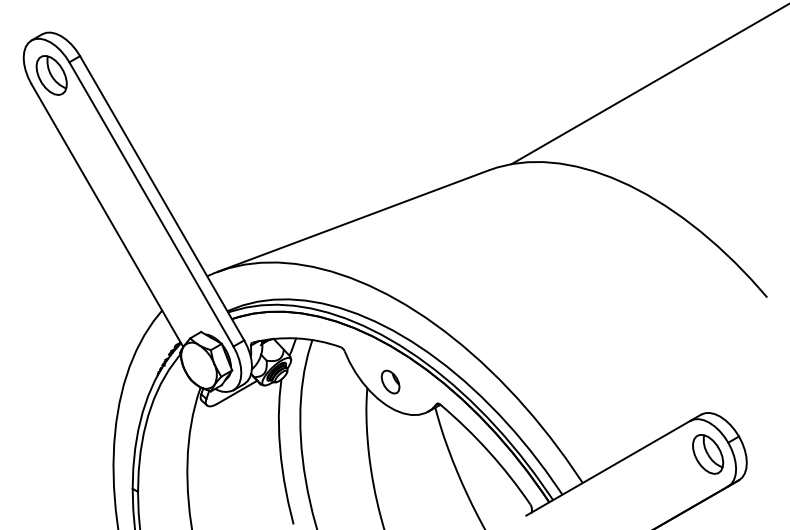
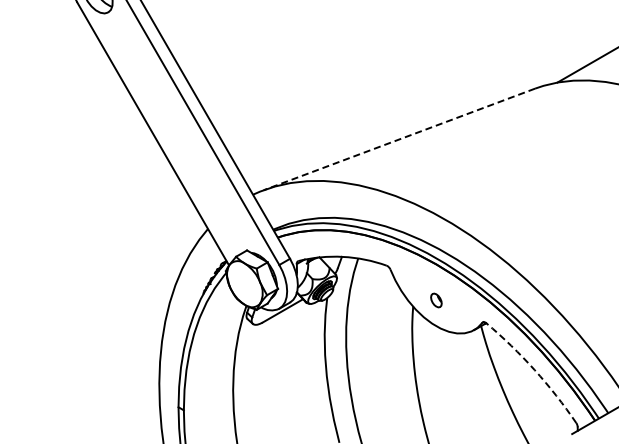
line: (353, 221) -> (399, 139), solid -> dashed
part: (390, 381) -> (436, 299), size x0.6
arc: (488, 451) -> (534, 369), solid -> dashed

